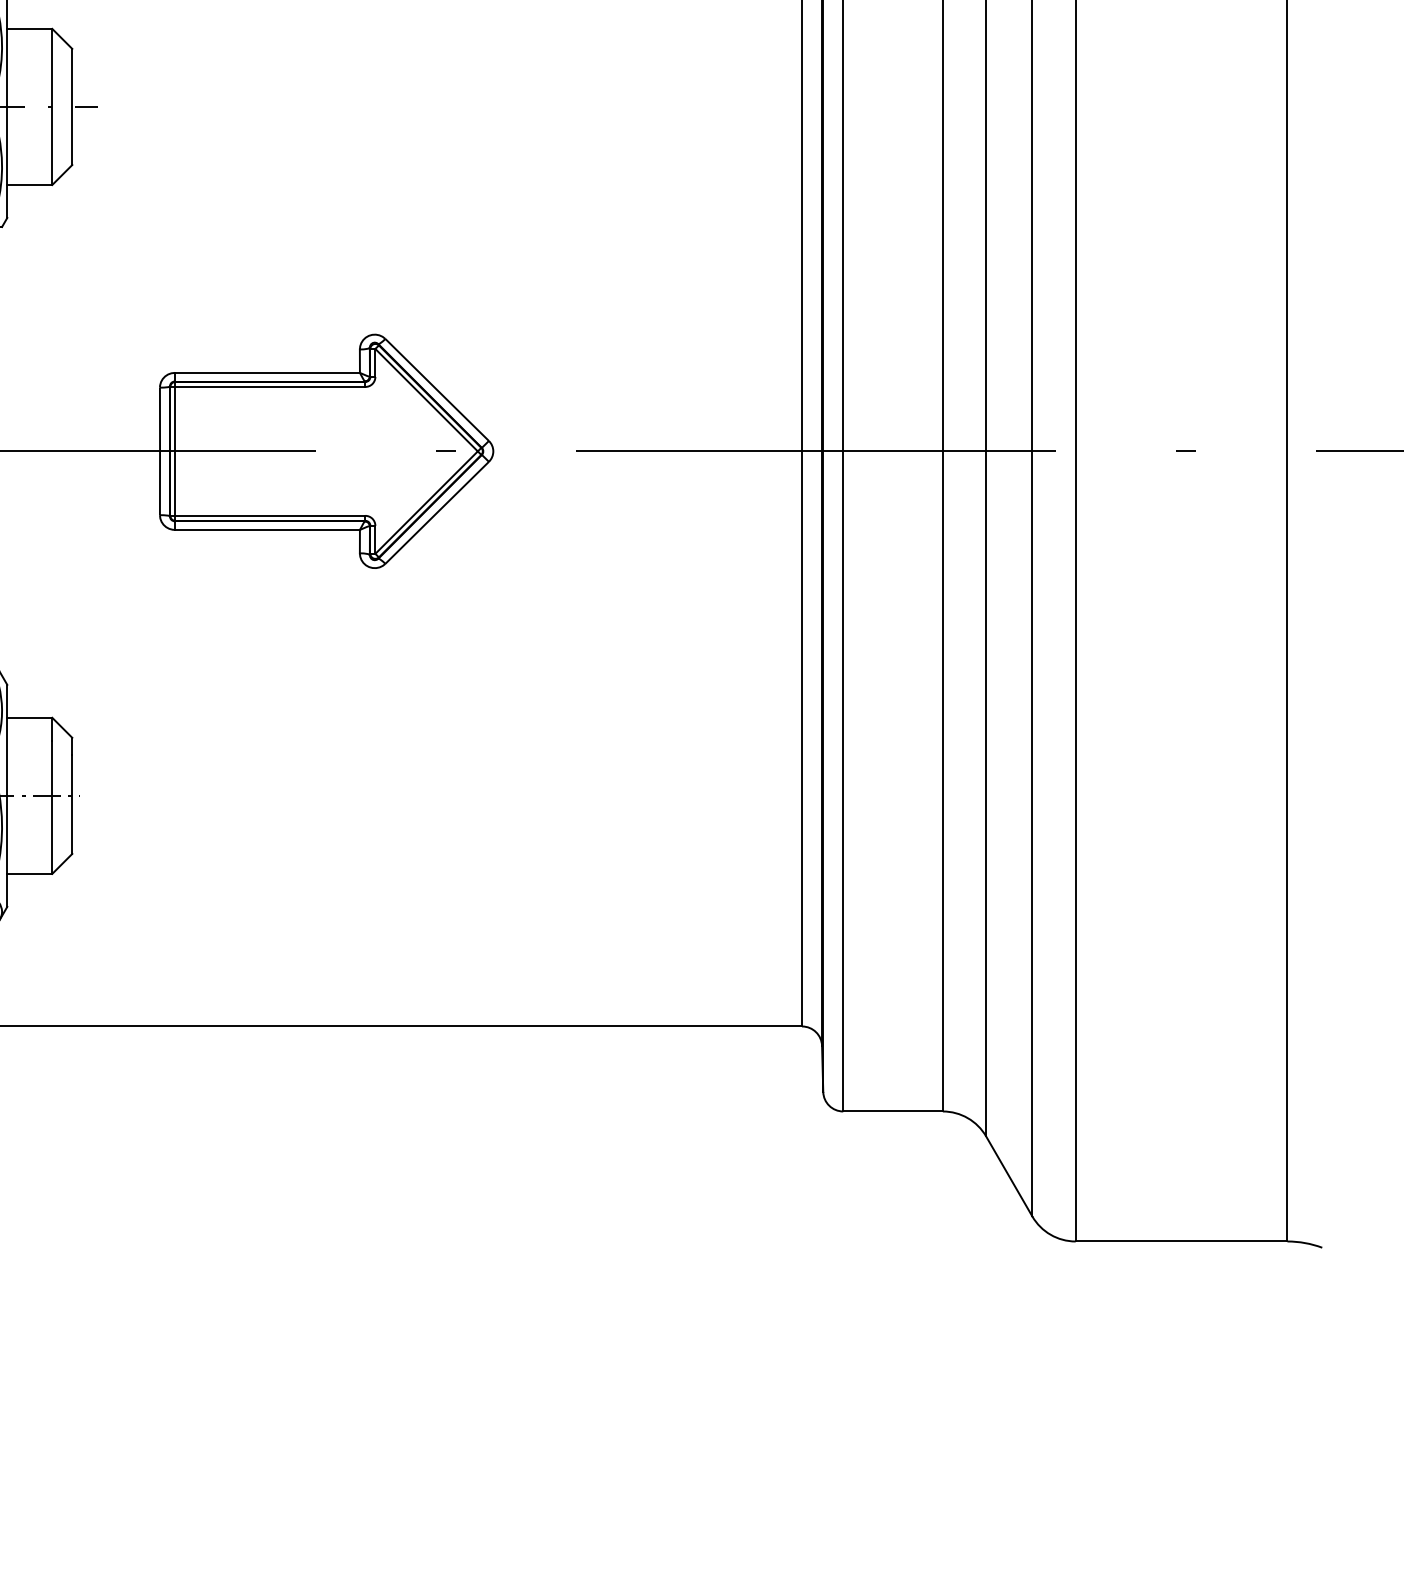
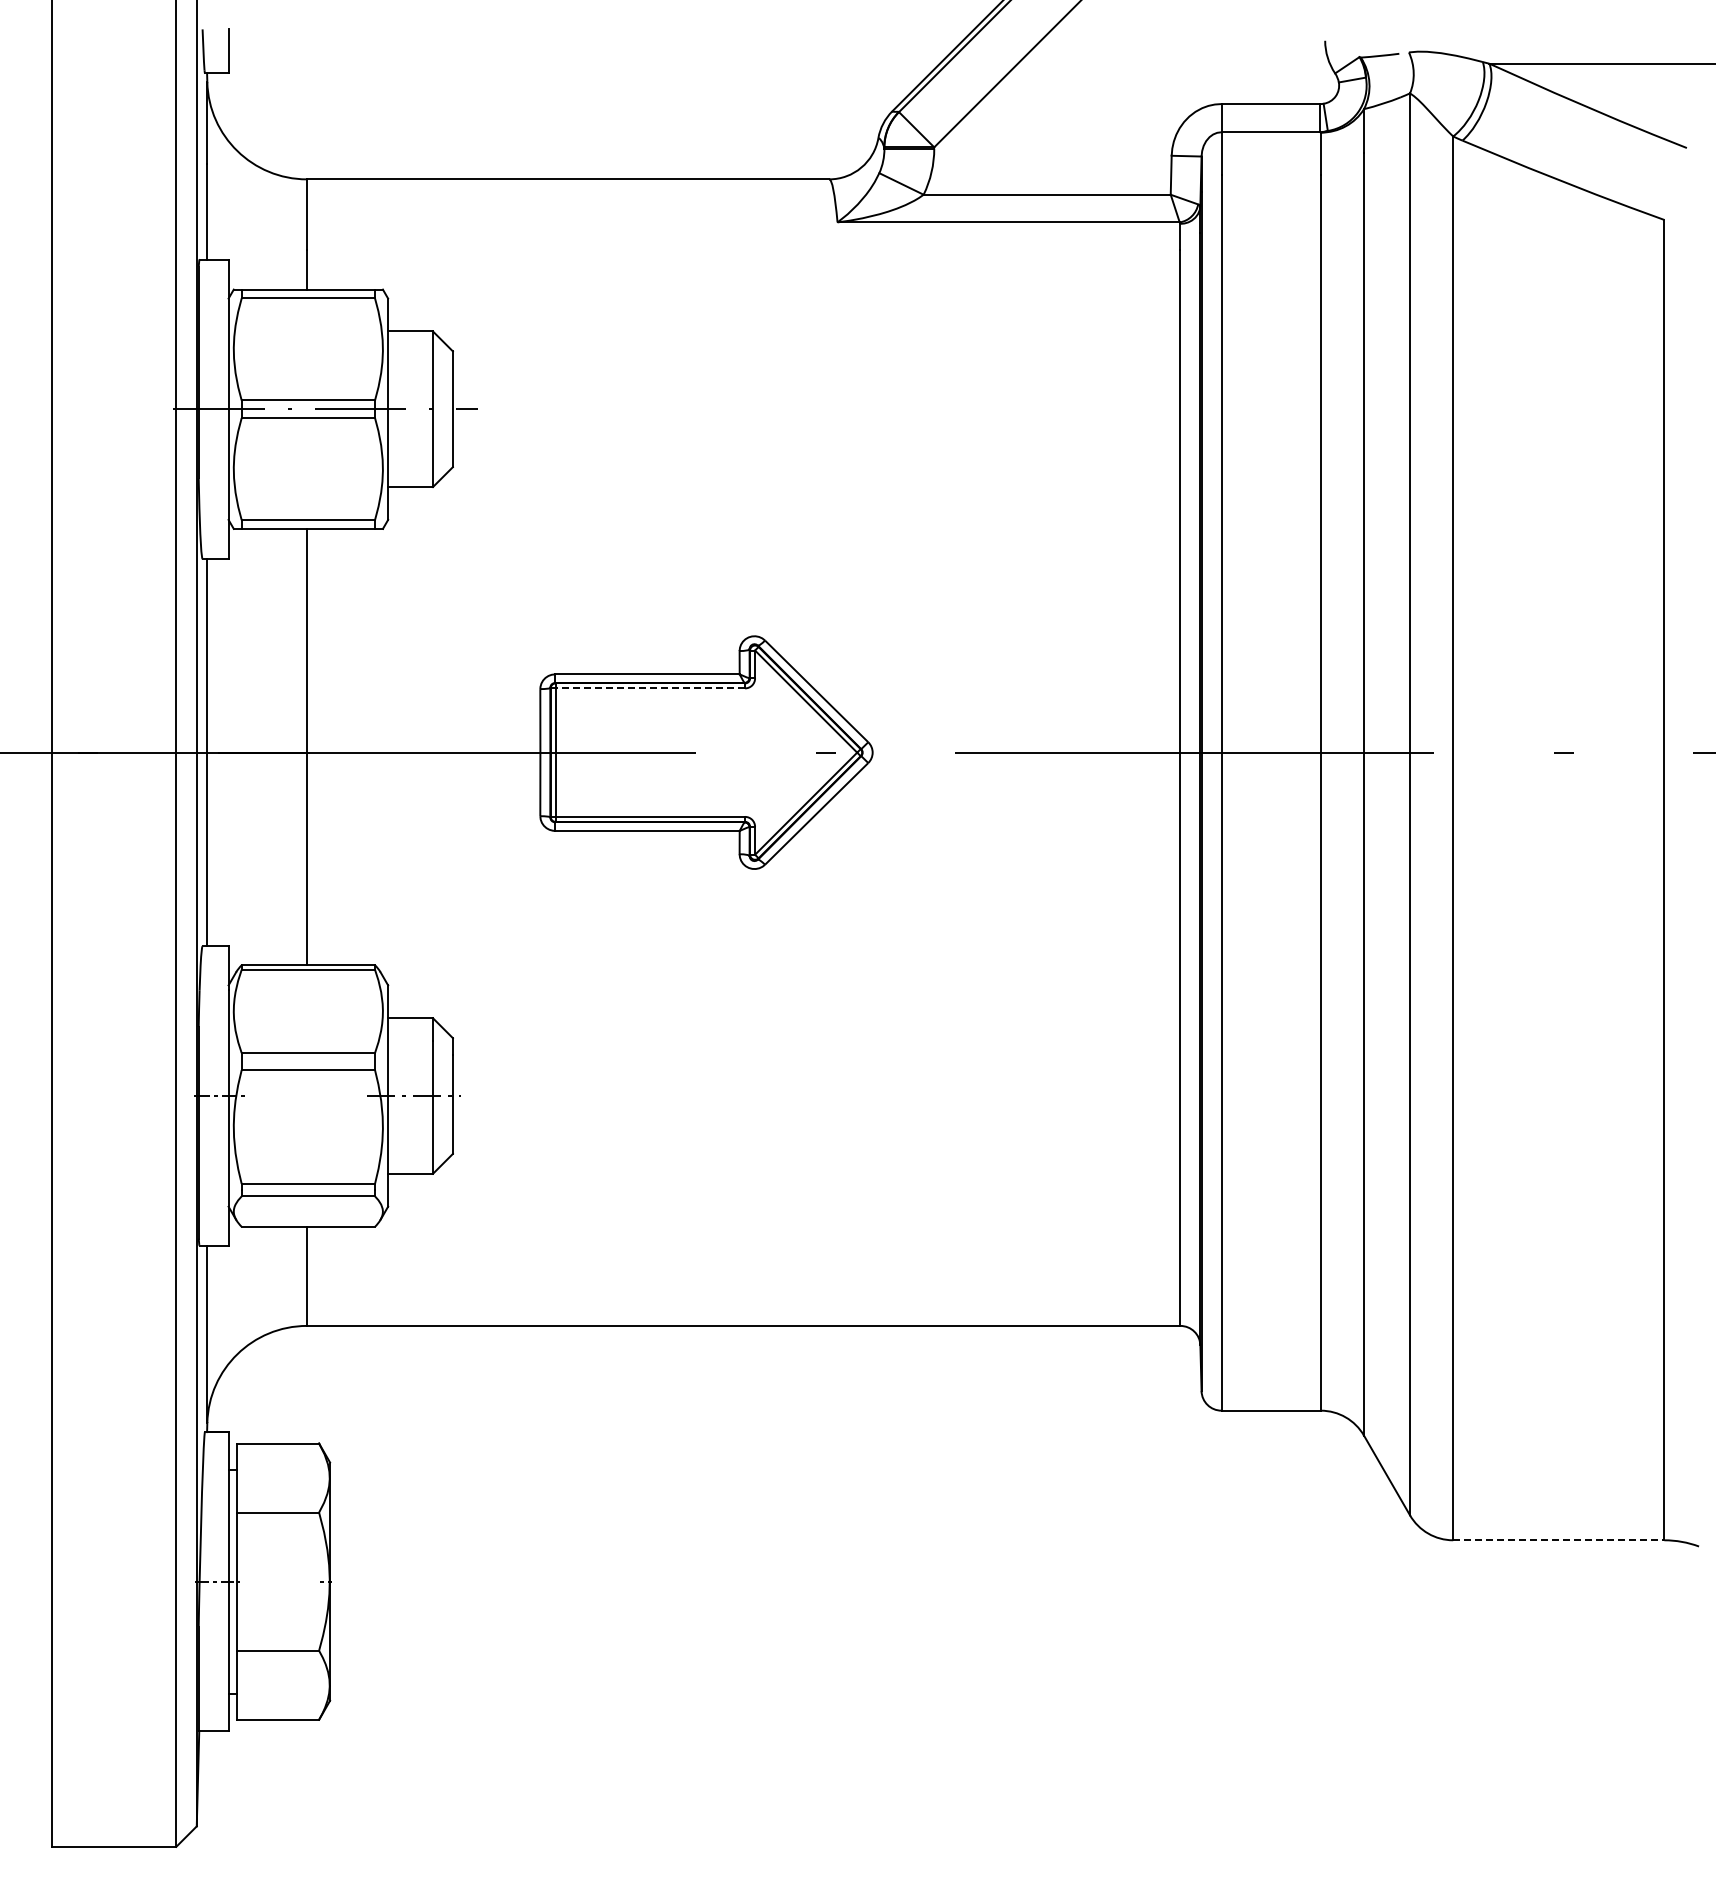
line: (270, 387) -> (650, 688), solid -> dashed
line: (1181, 1241) -> (1558, 1540), solid -> dashed

